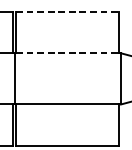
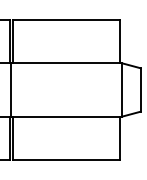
line: (67, 12) -> (66, 20), dashed -> solid
line: (67, 53) -> (66, 63), dashed -> solid

